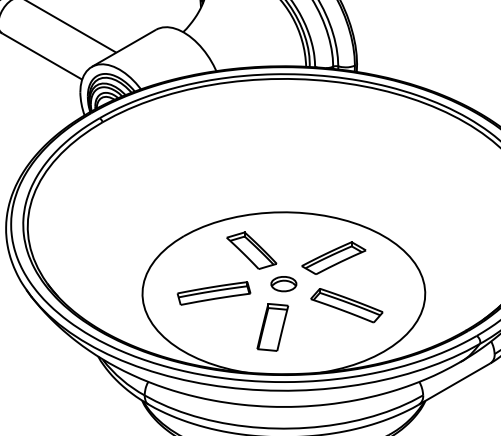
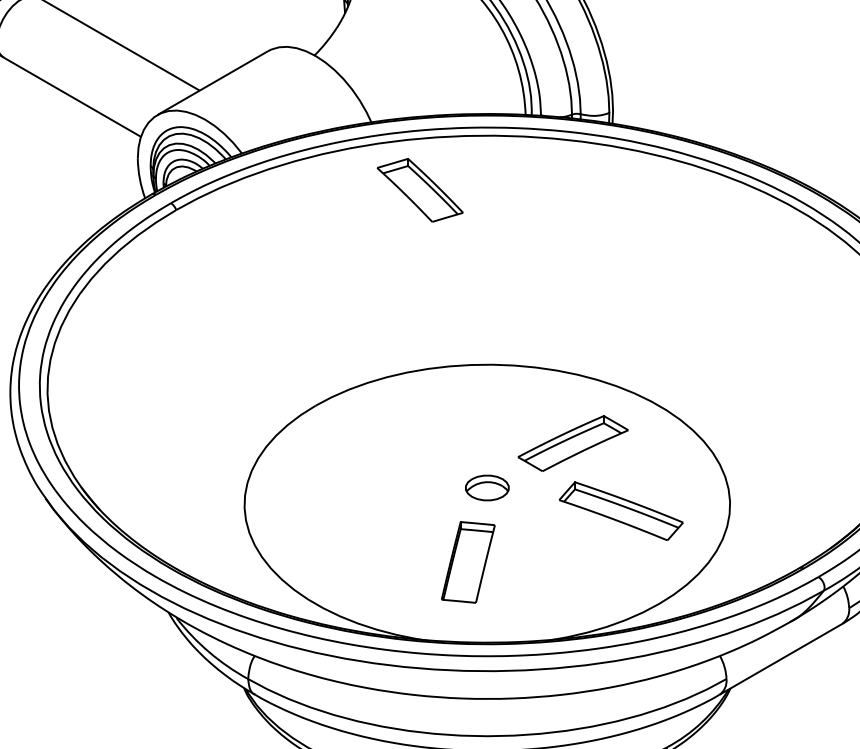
part: (251, 250) -> (419, 189), moved
part: (213, 293) -> (366, 504), removed
part: (346, 305) -> (620, 511), moved

